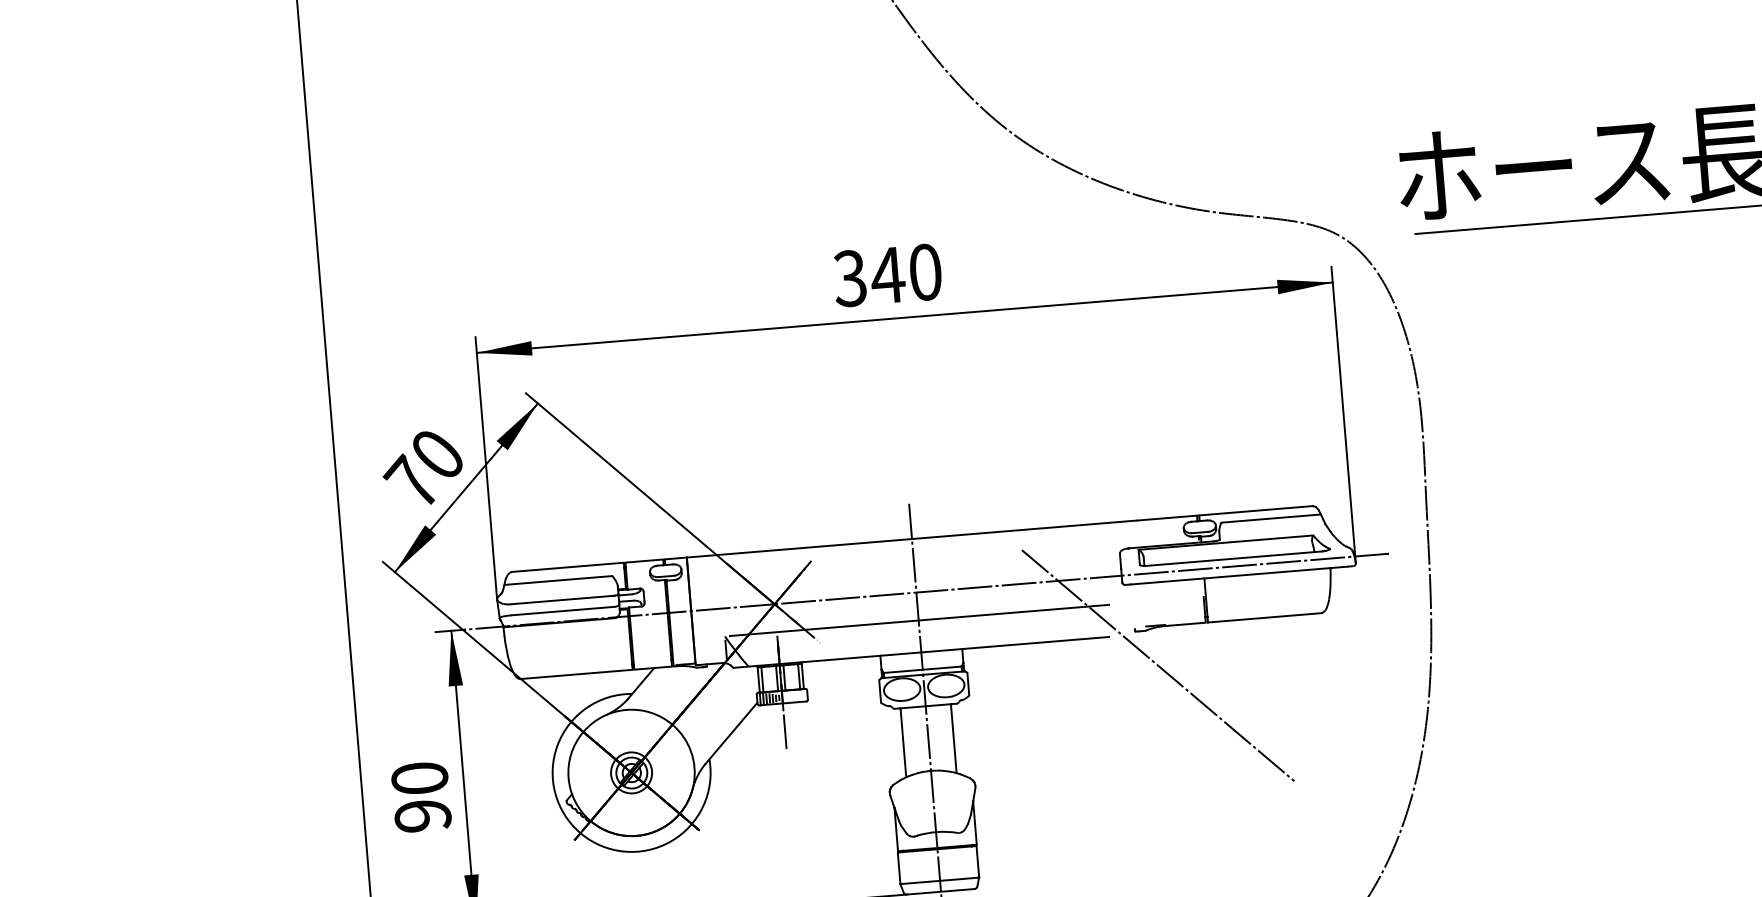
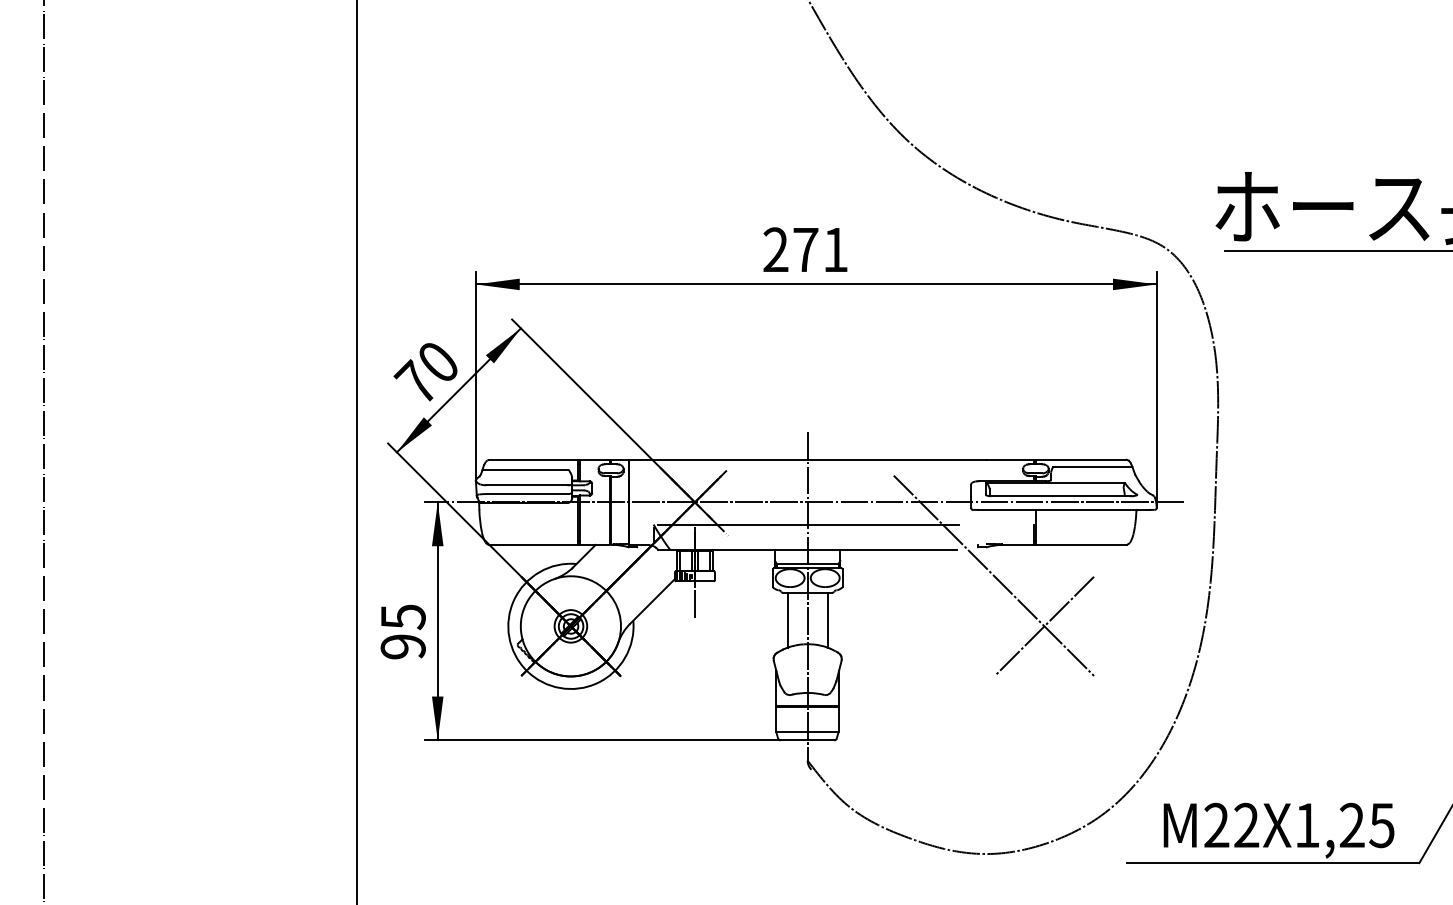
text: (887, 274) -> (805, 249), 340 -> 271
line: (1226, 724) -> (1044, 626), added
text: (418, 779) -> (402, 617), 90 -> 95

